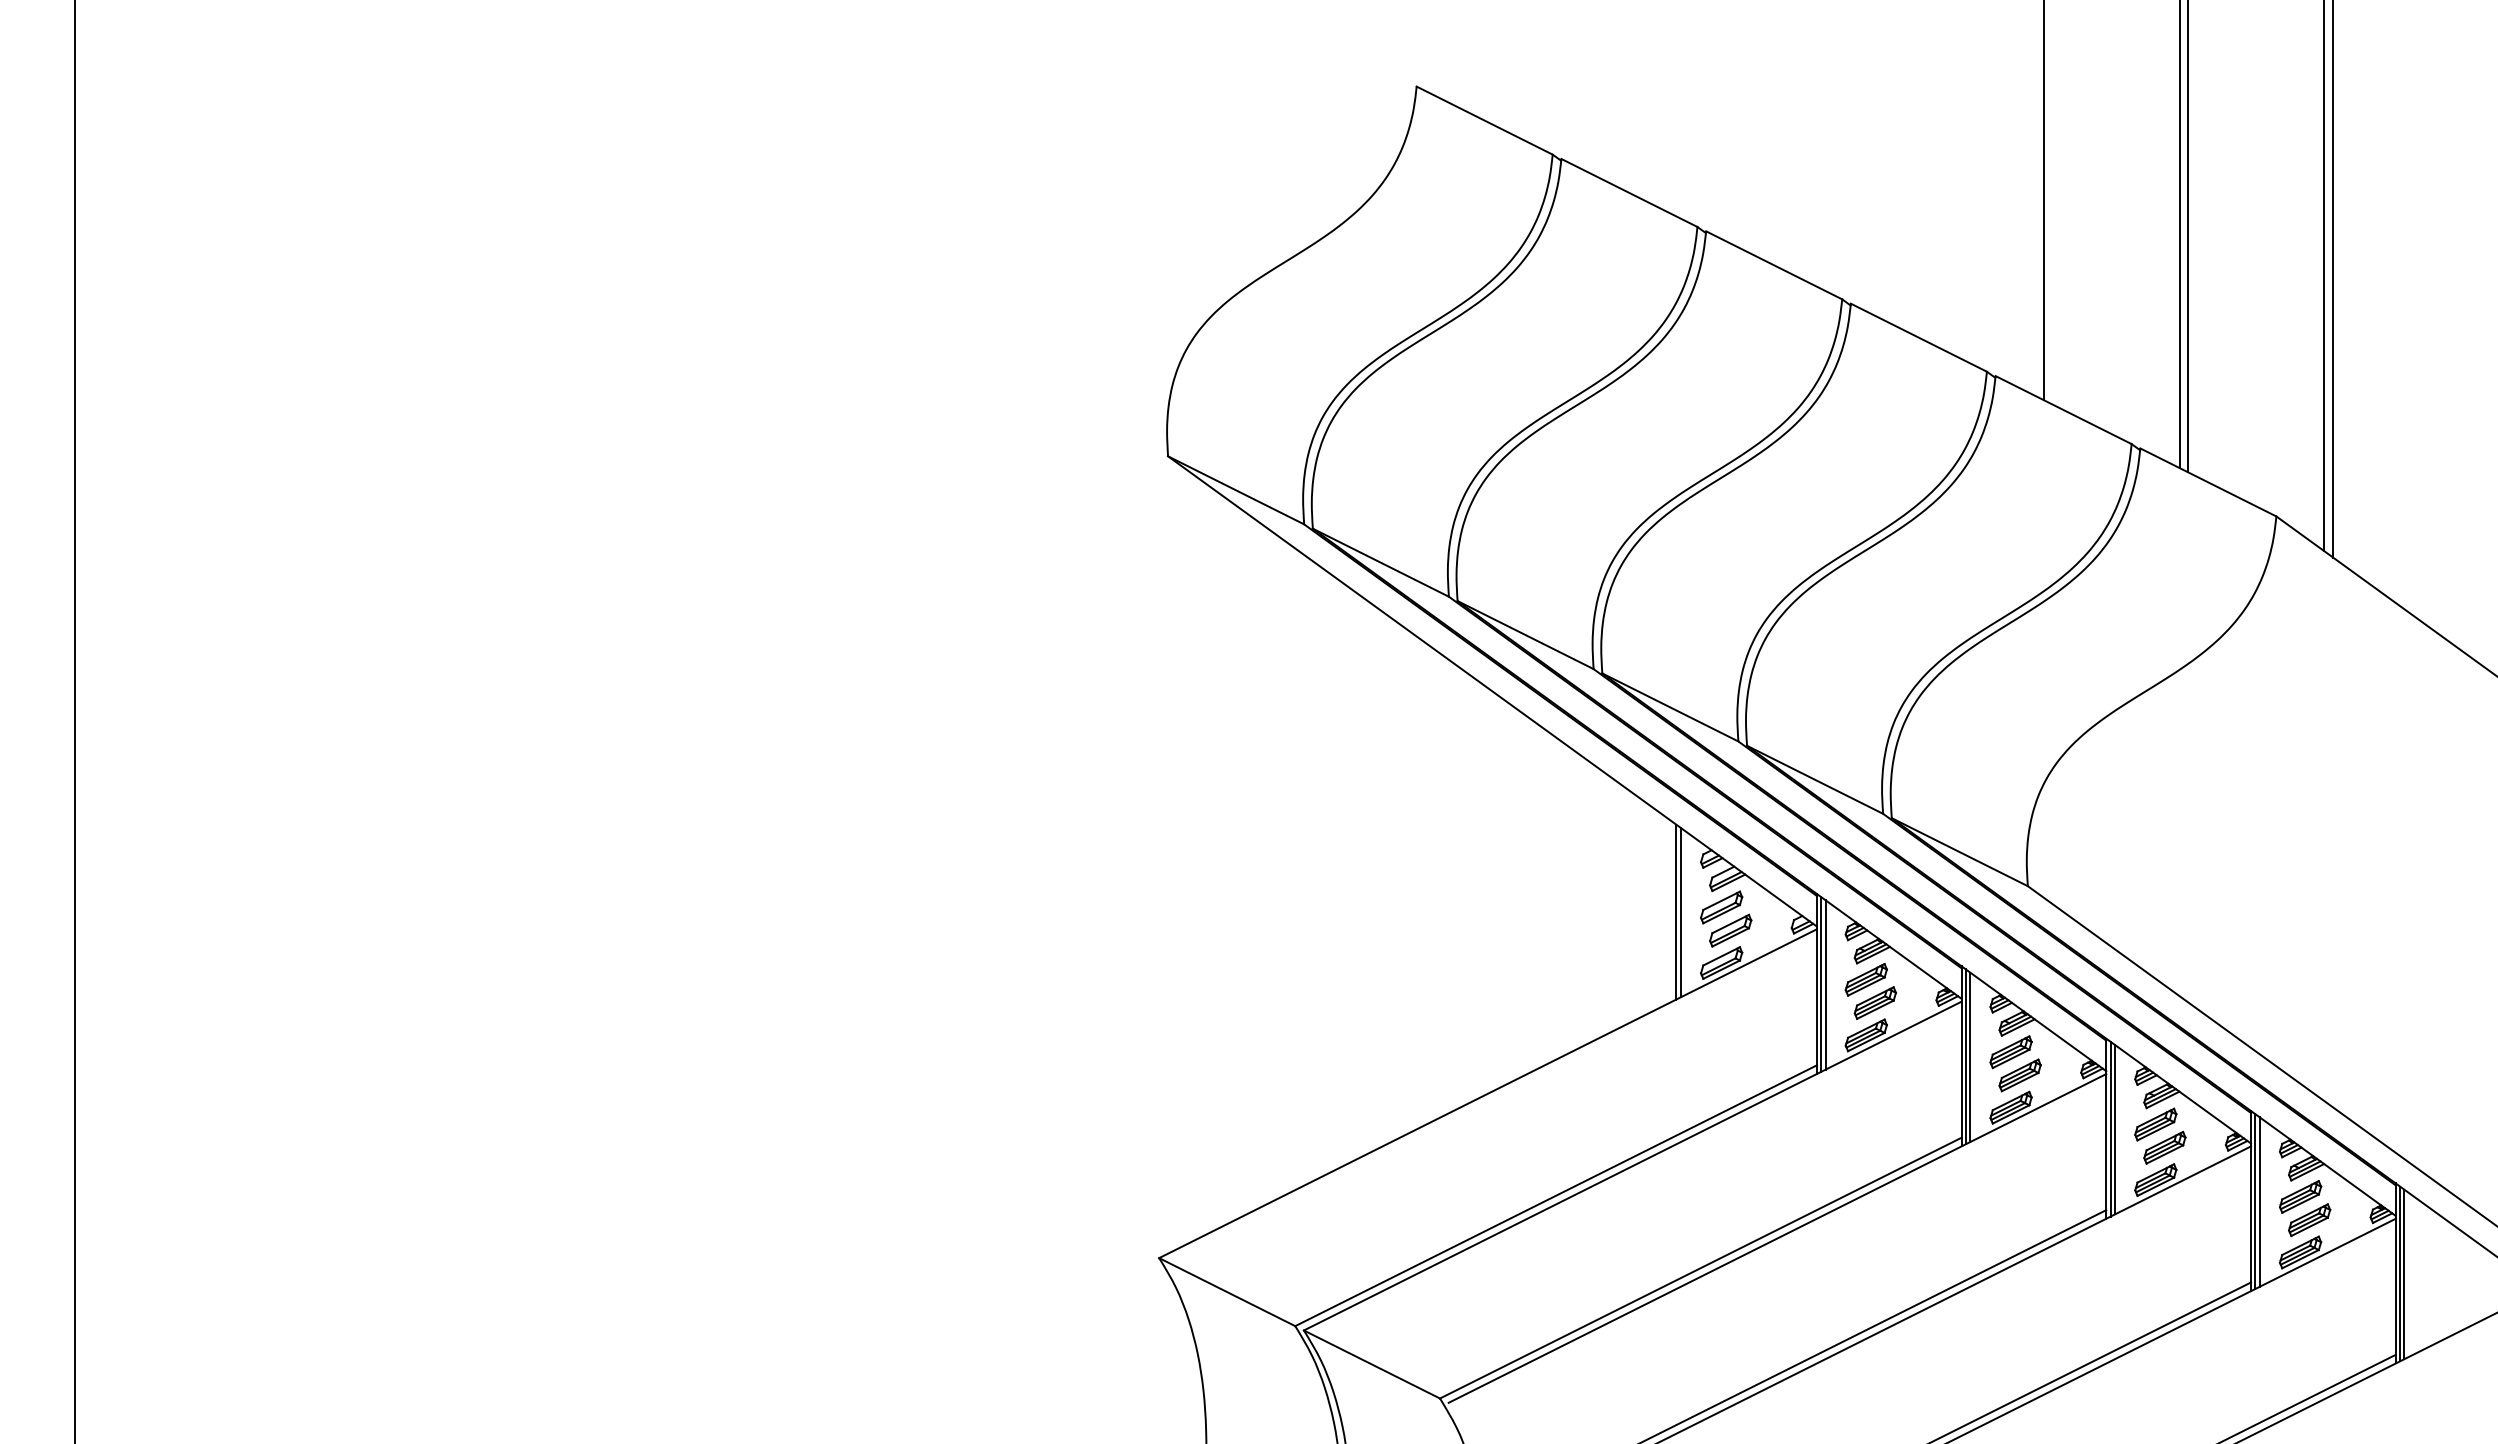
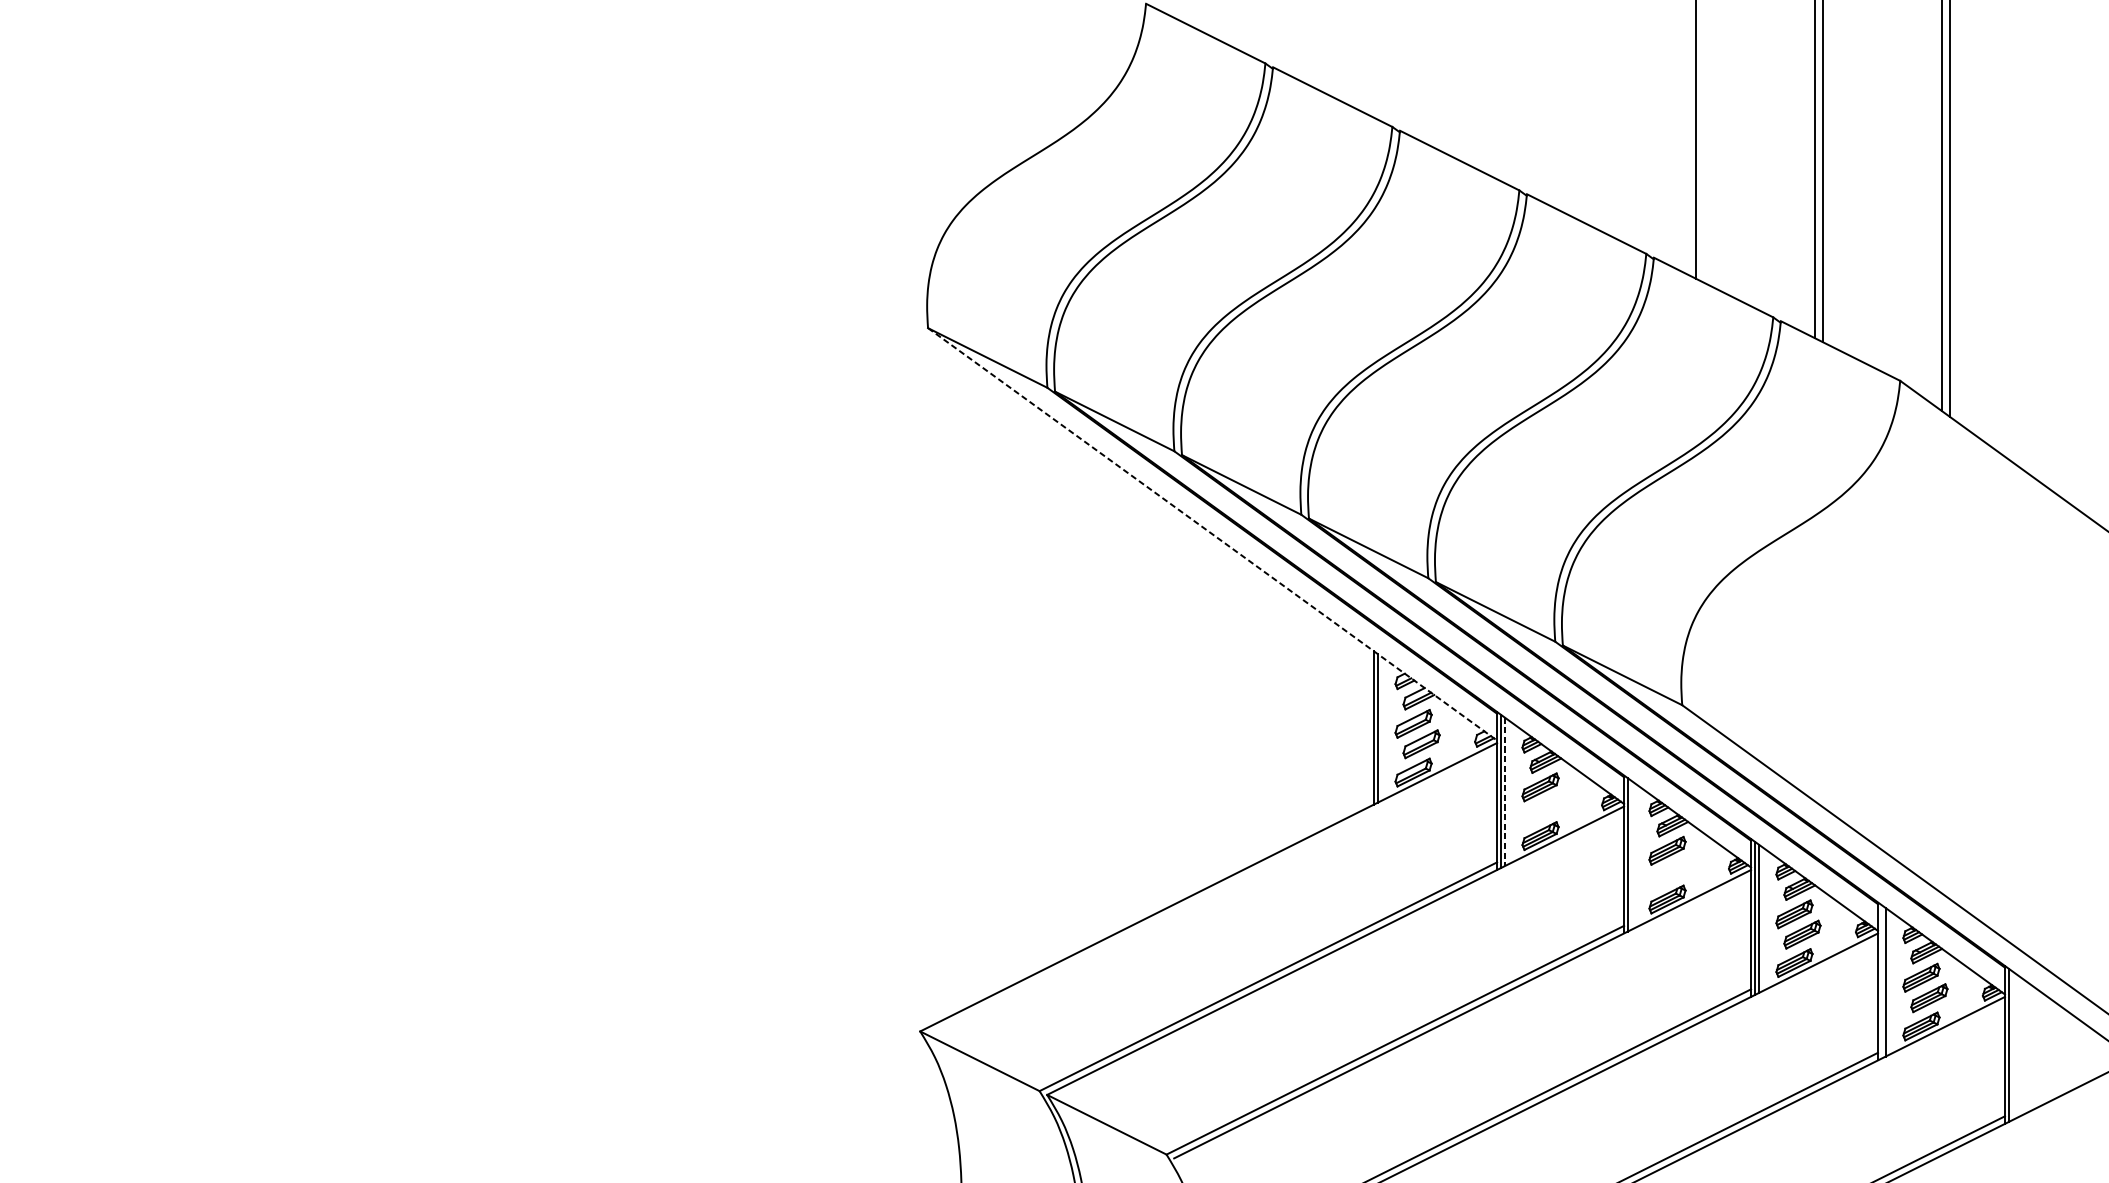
line: (1492, 691) -> (1212, 534), solid -> dashed
line: (1825, 984) -> (1504, 791), solid -> dashed
part: (1875, 1002) -> (1548, 807), removed
line: (1970, 1057) -> (1631, 855), removed
part: (2019, 1075) -> (1674, 871), removed
line: (2255, 1201) -> (1881, 981), removed
line: (2404, 1274) -> (2012, 1045), removed

